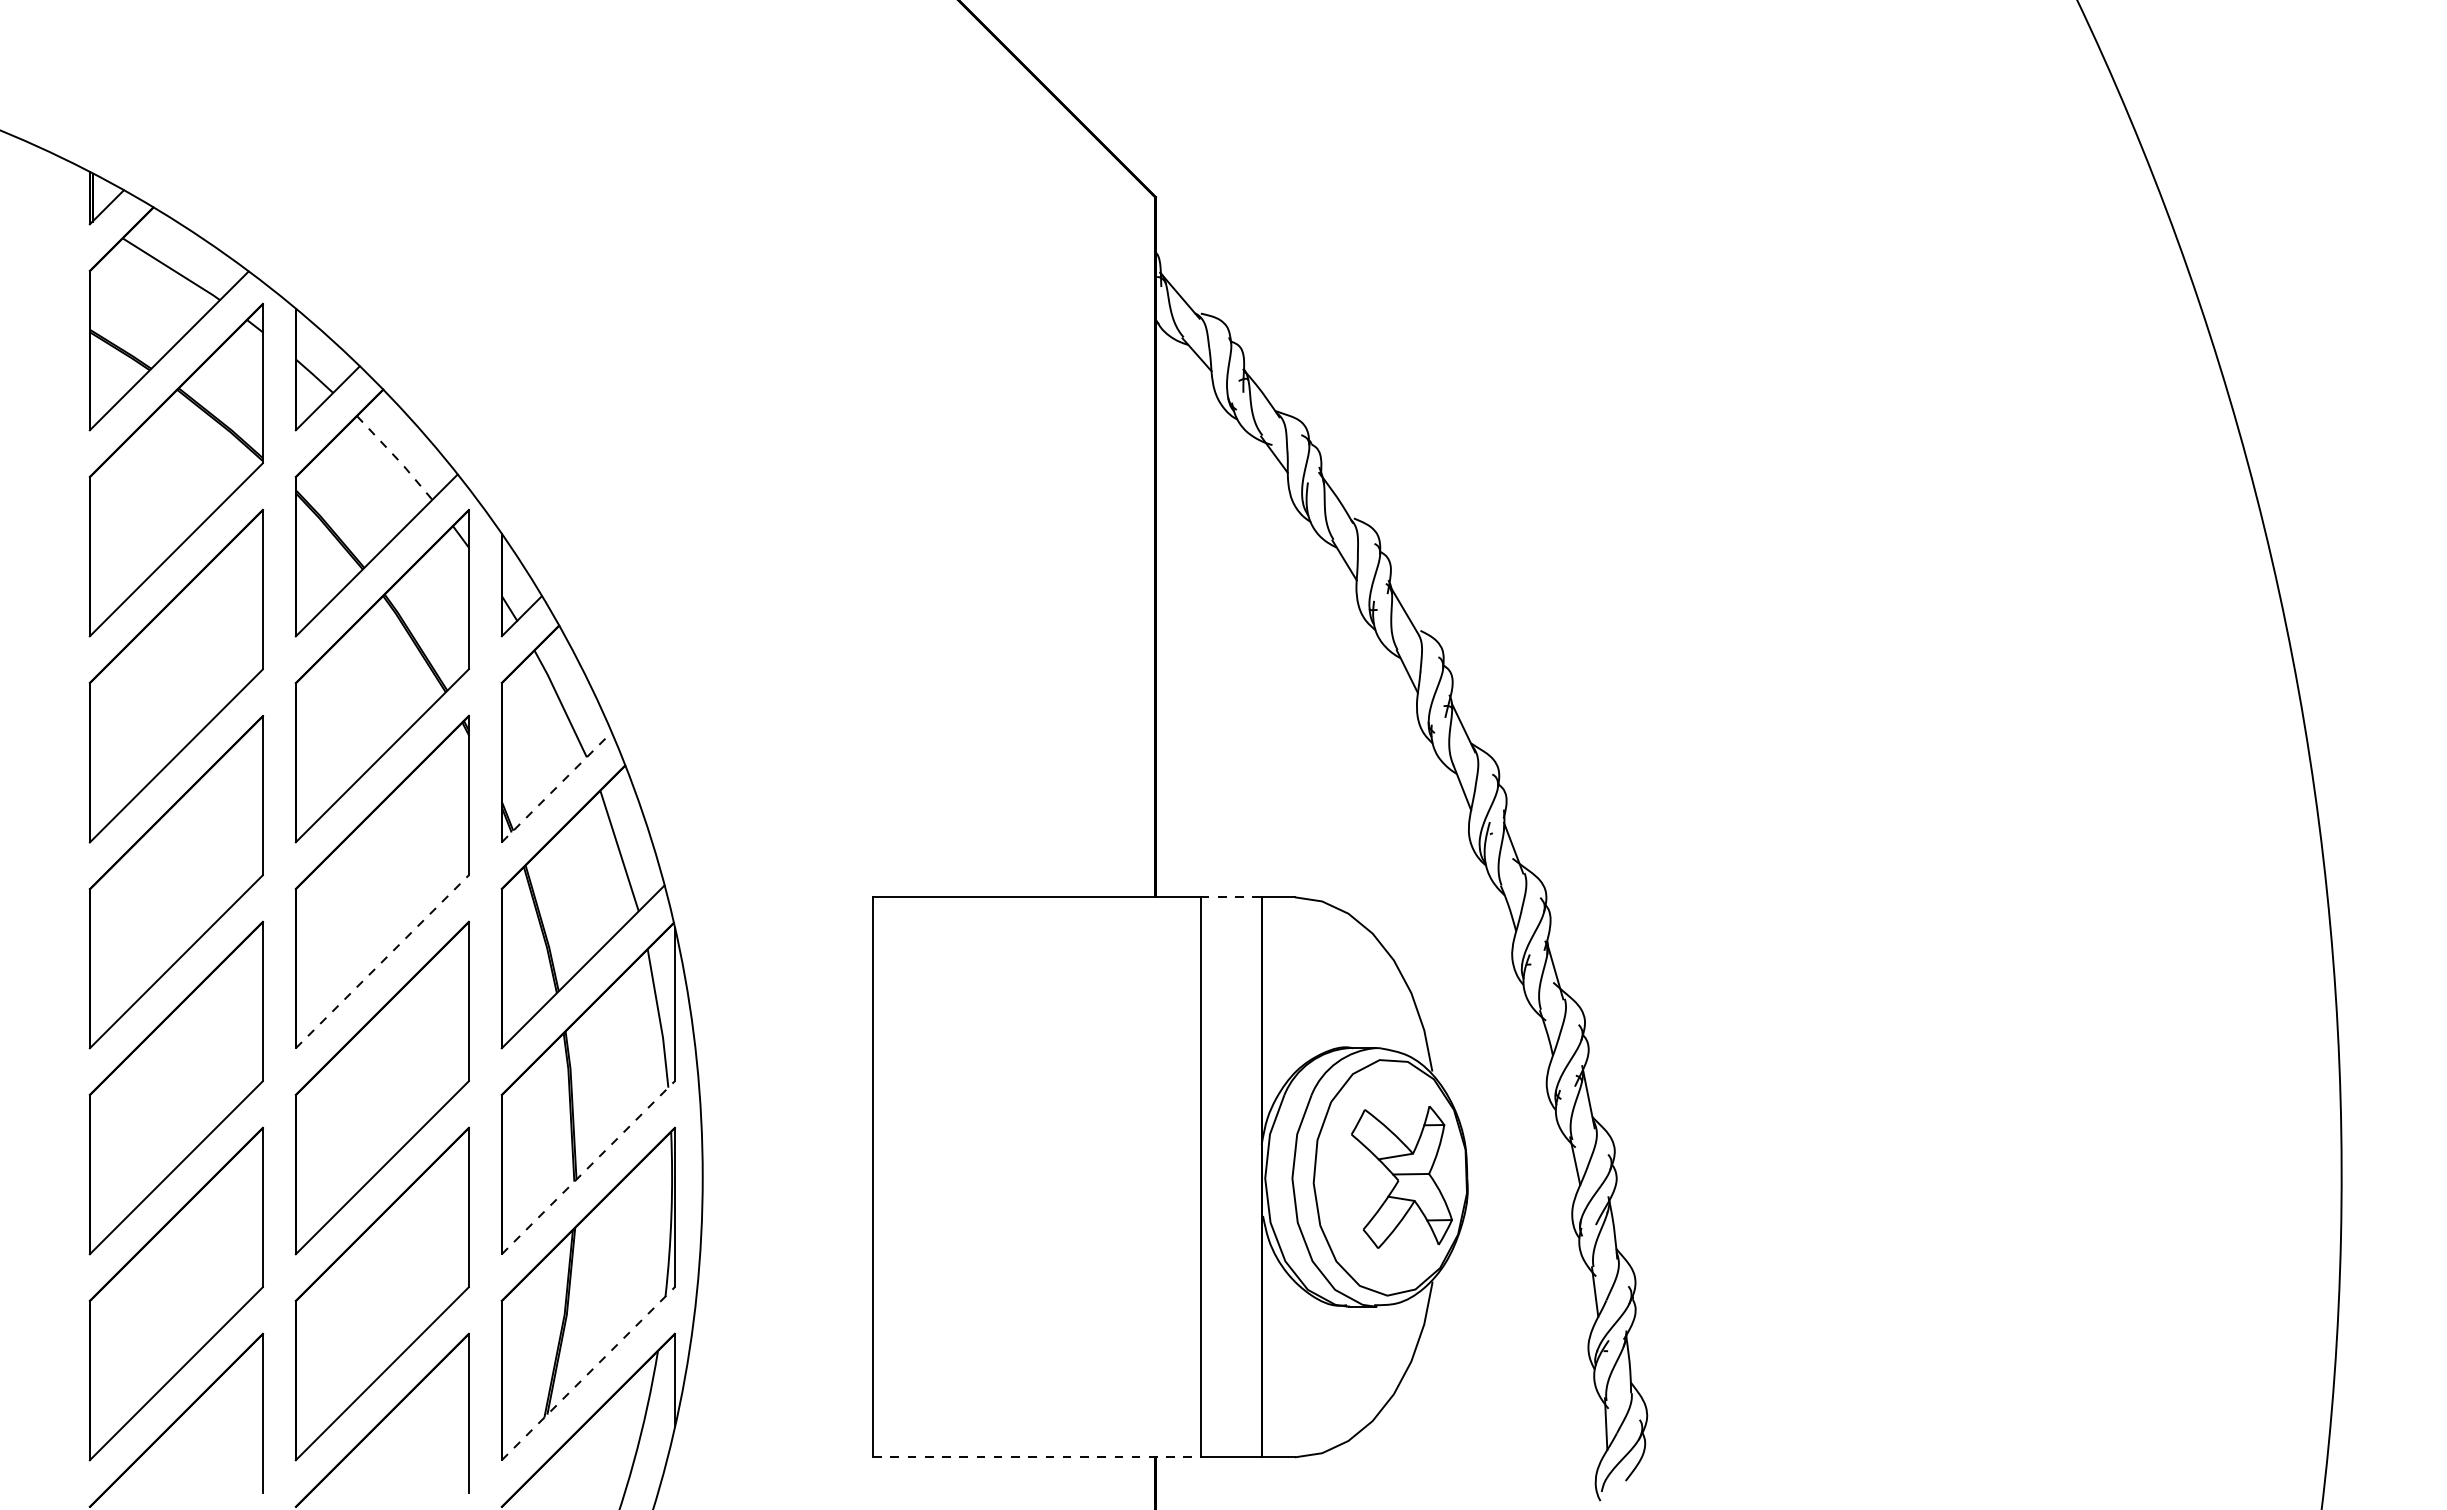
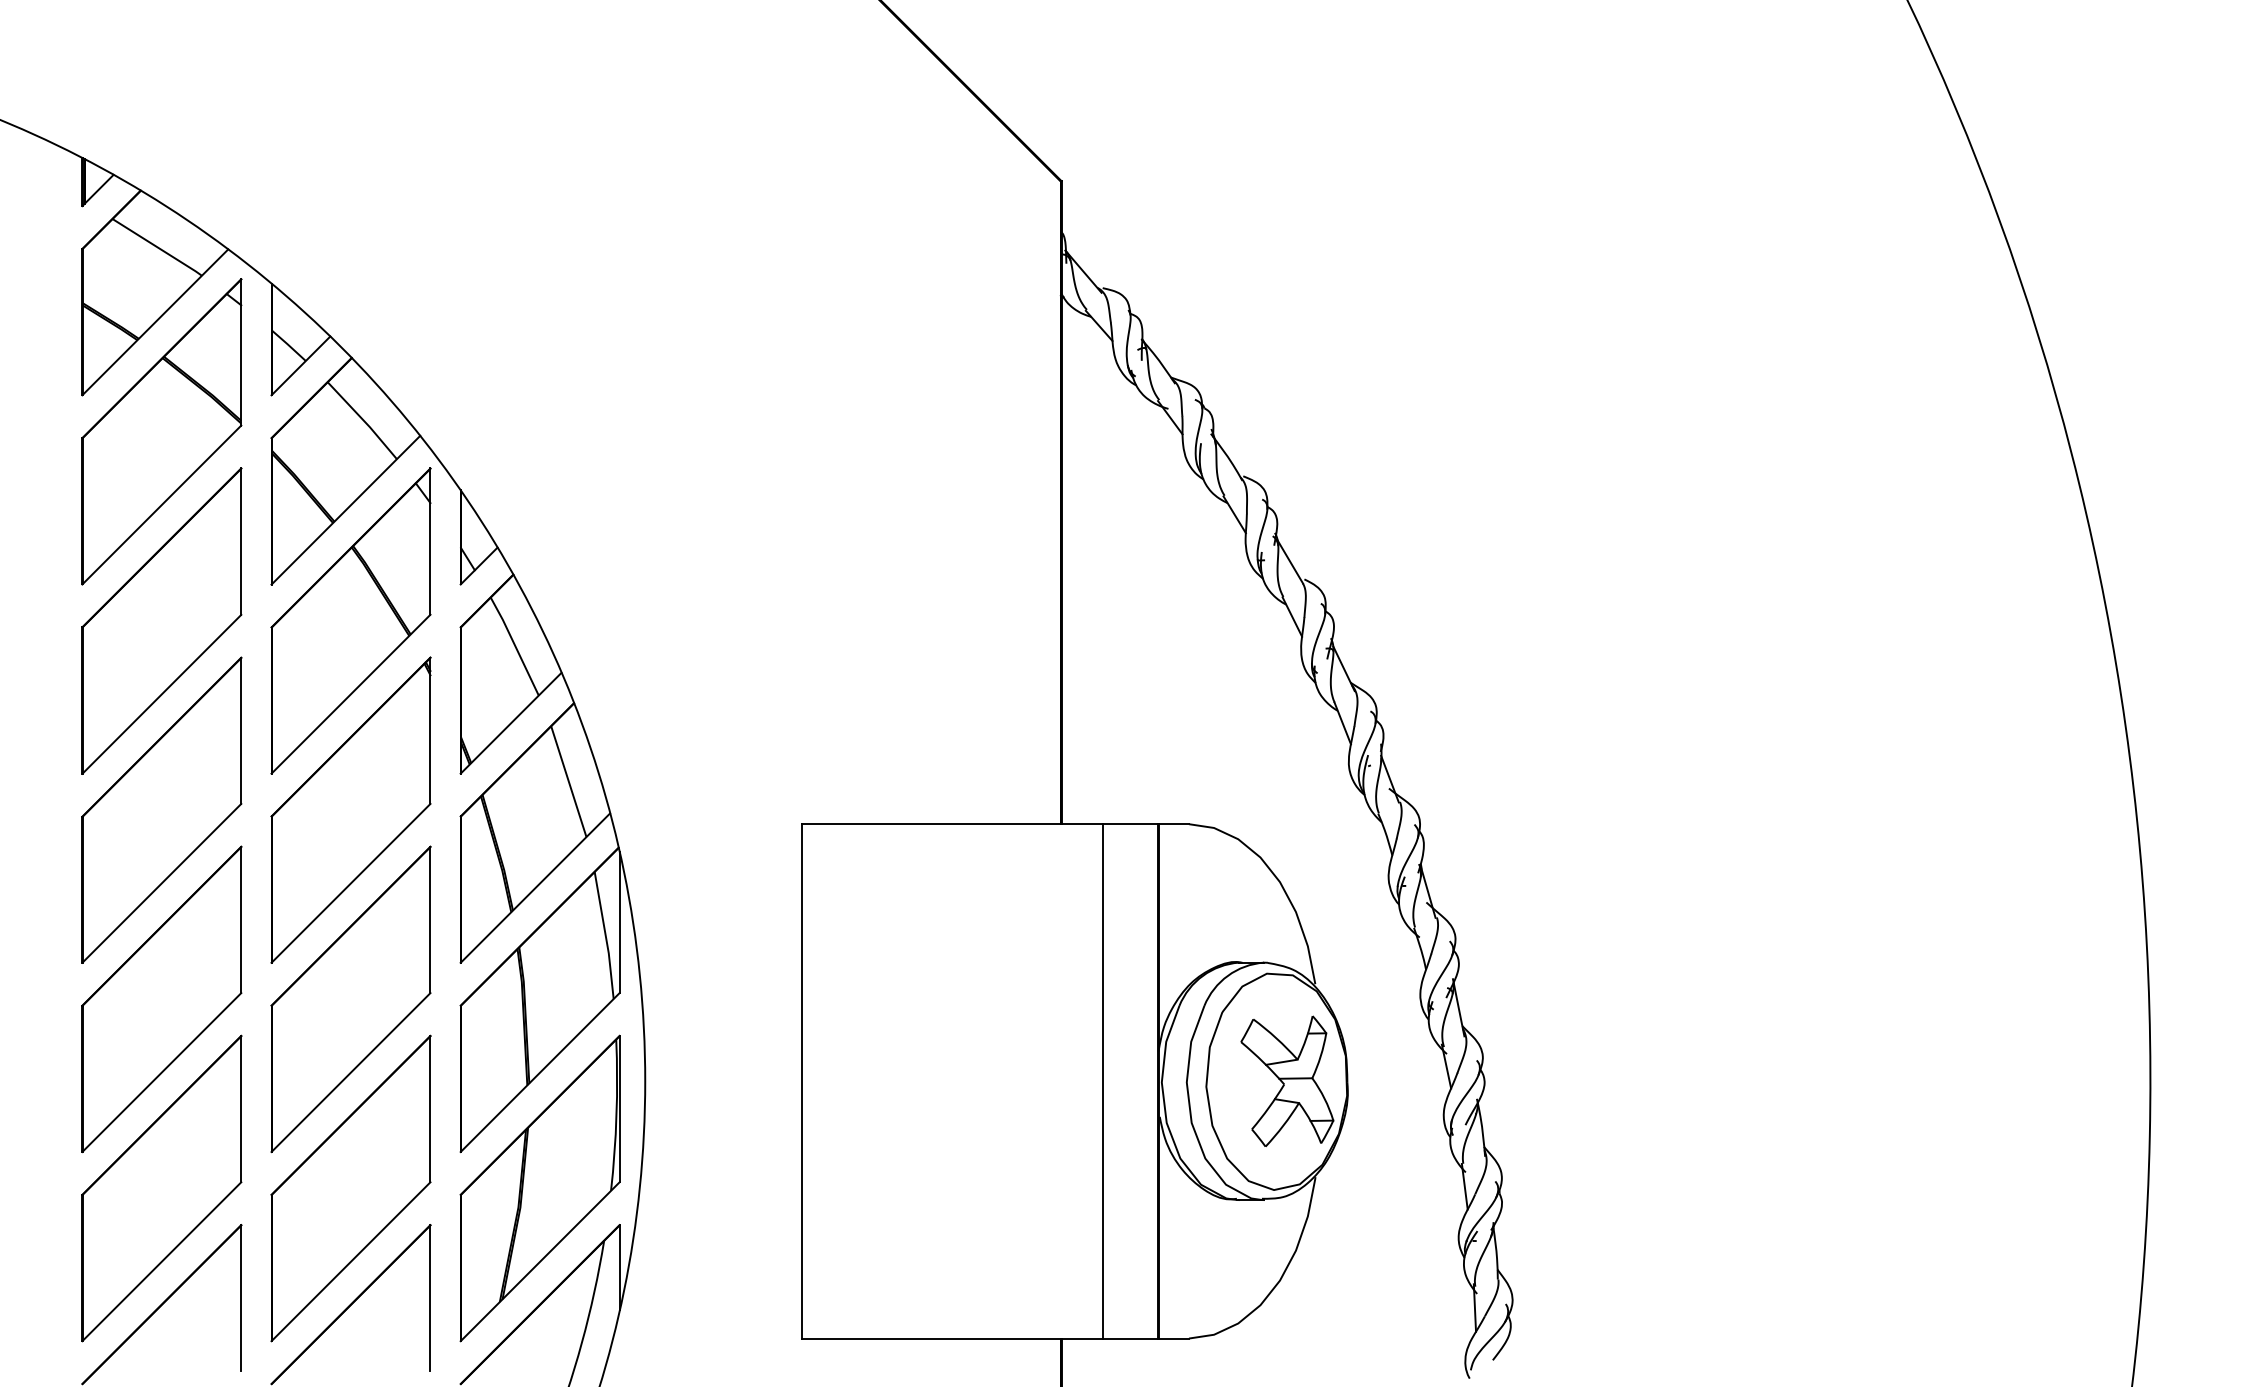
line: (396, 457) -> (363, 420), dashed -> solid
line: (556, 787) -> (510, 723), dashed -> solid
line: (1231, 897) -> (1130, 824), dashed -> solid
line: (382, 961) -> (351, 883), dashed -> solid
line: (588, 1167) -> (540, 1072), dashed -> solid
line: (588, 1373) -> (540, 1261), dashed -> solid
line: (1036, 1457) -> (951, 1338), dashed -> solid

